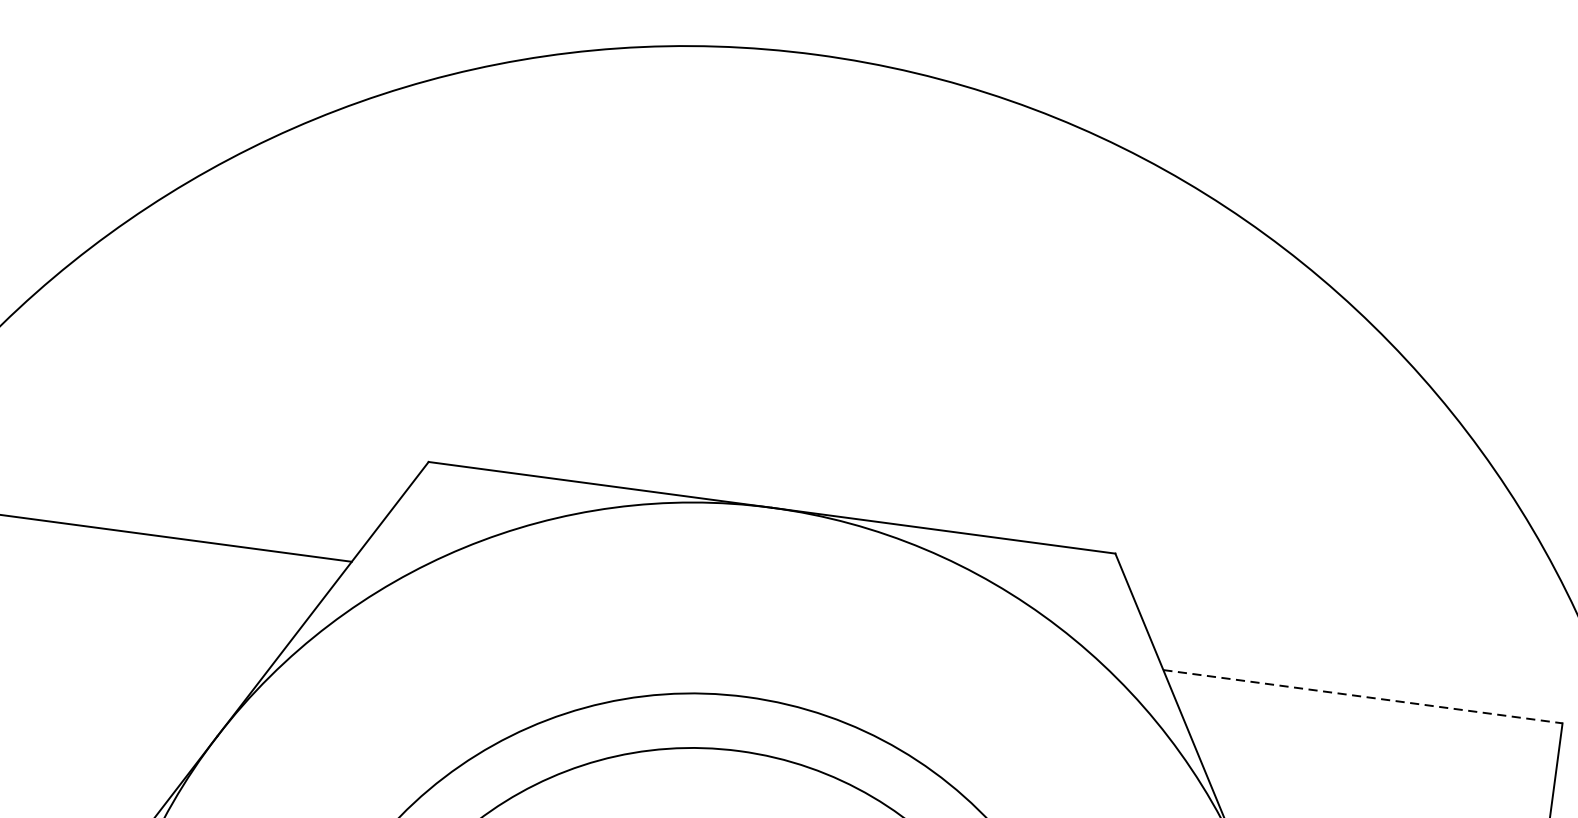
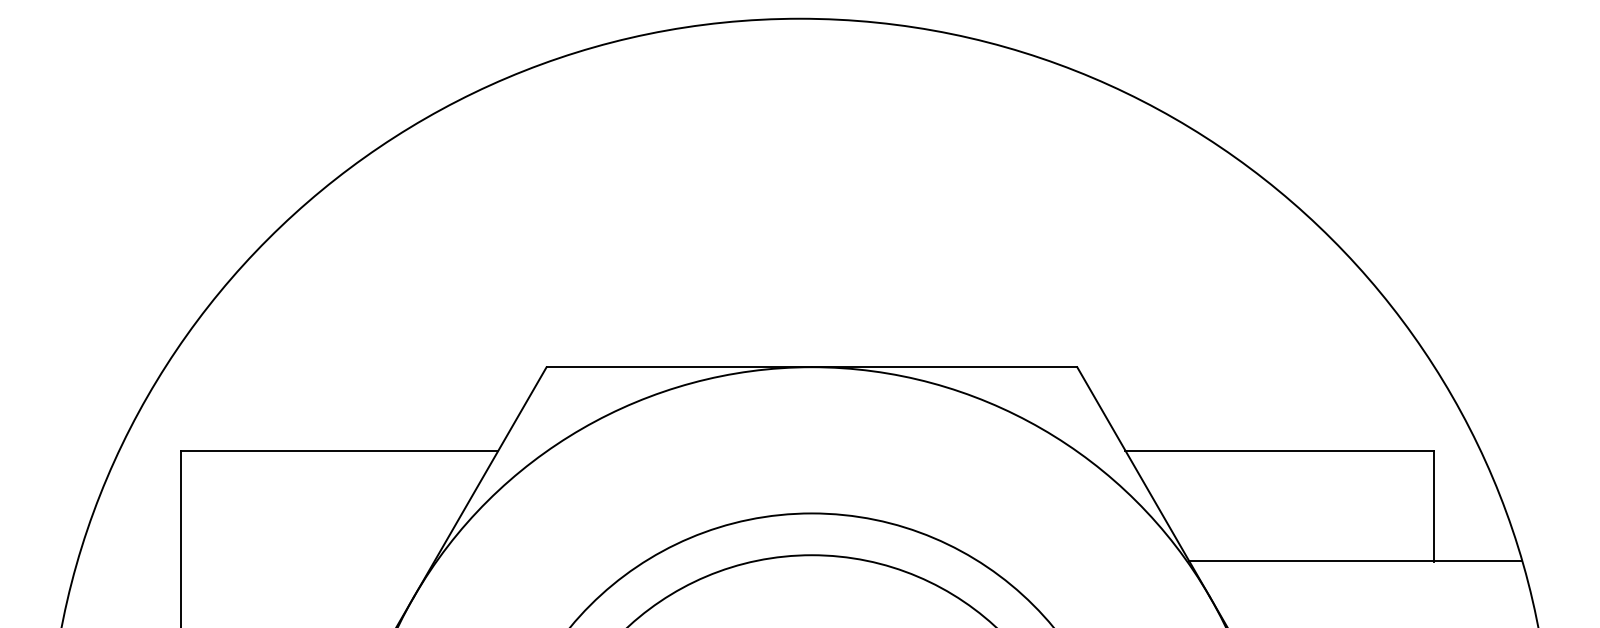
line: (1364, 696) -> (1280, 450), dashed -> solid

